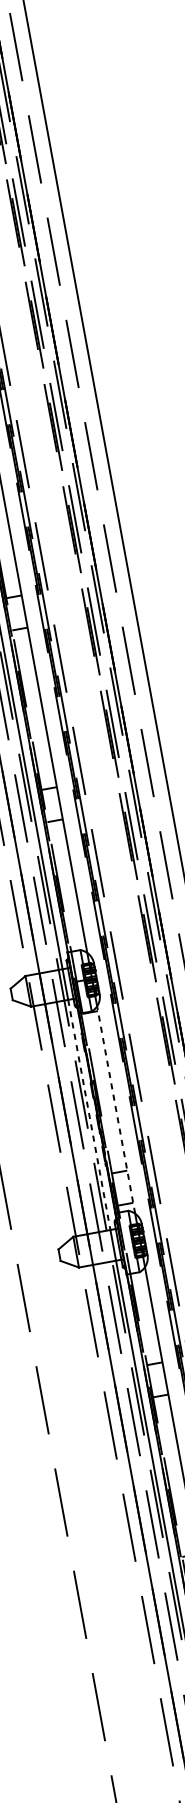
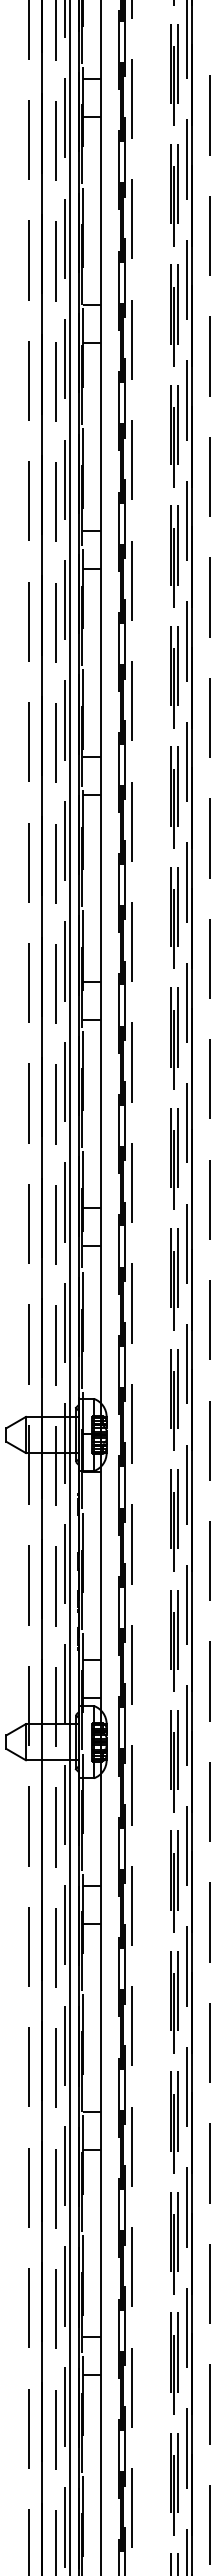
line: (116, 1109) -> (101, 1588), dashed -> solid
line: (89, 1114) -> (69, 1588), dashed -> solid

